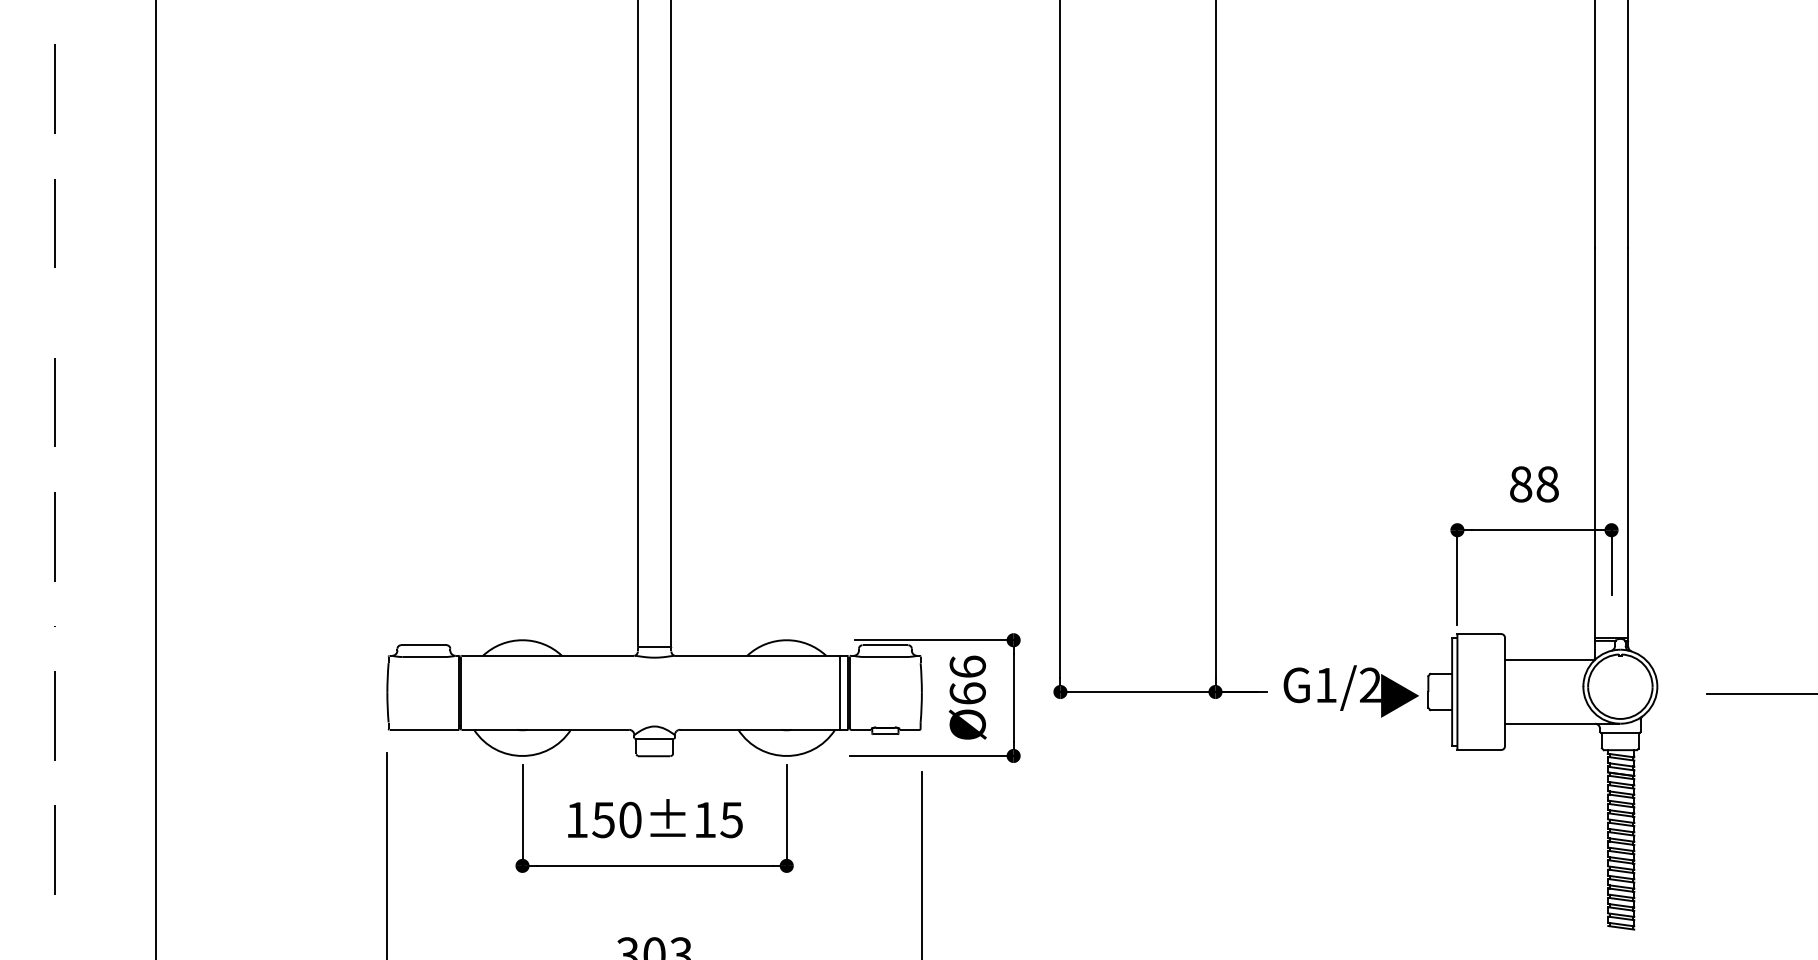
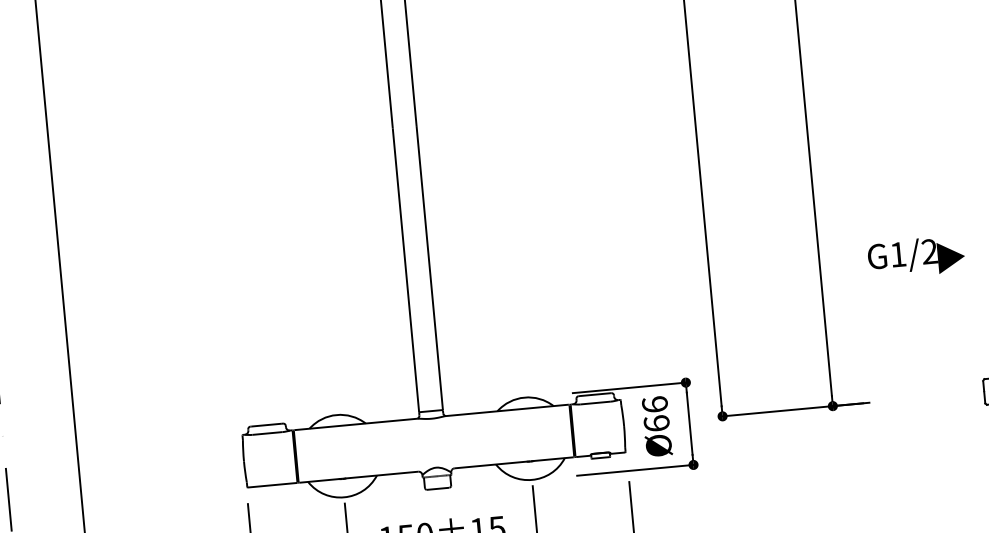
text: (1350, 691) -> (915, 257), moved
line: (839, 692) -> (565, 431), removed

